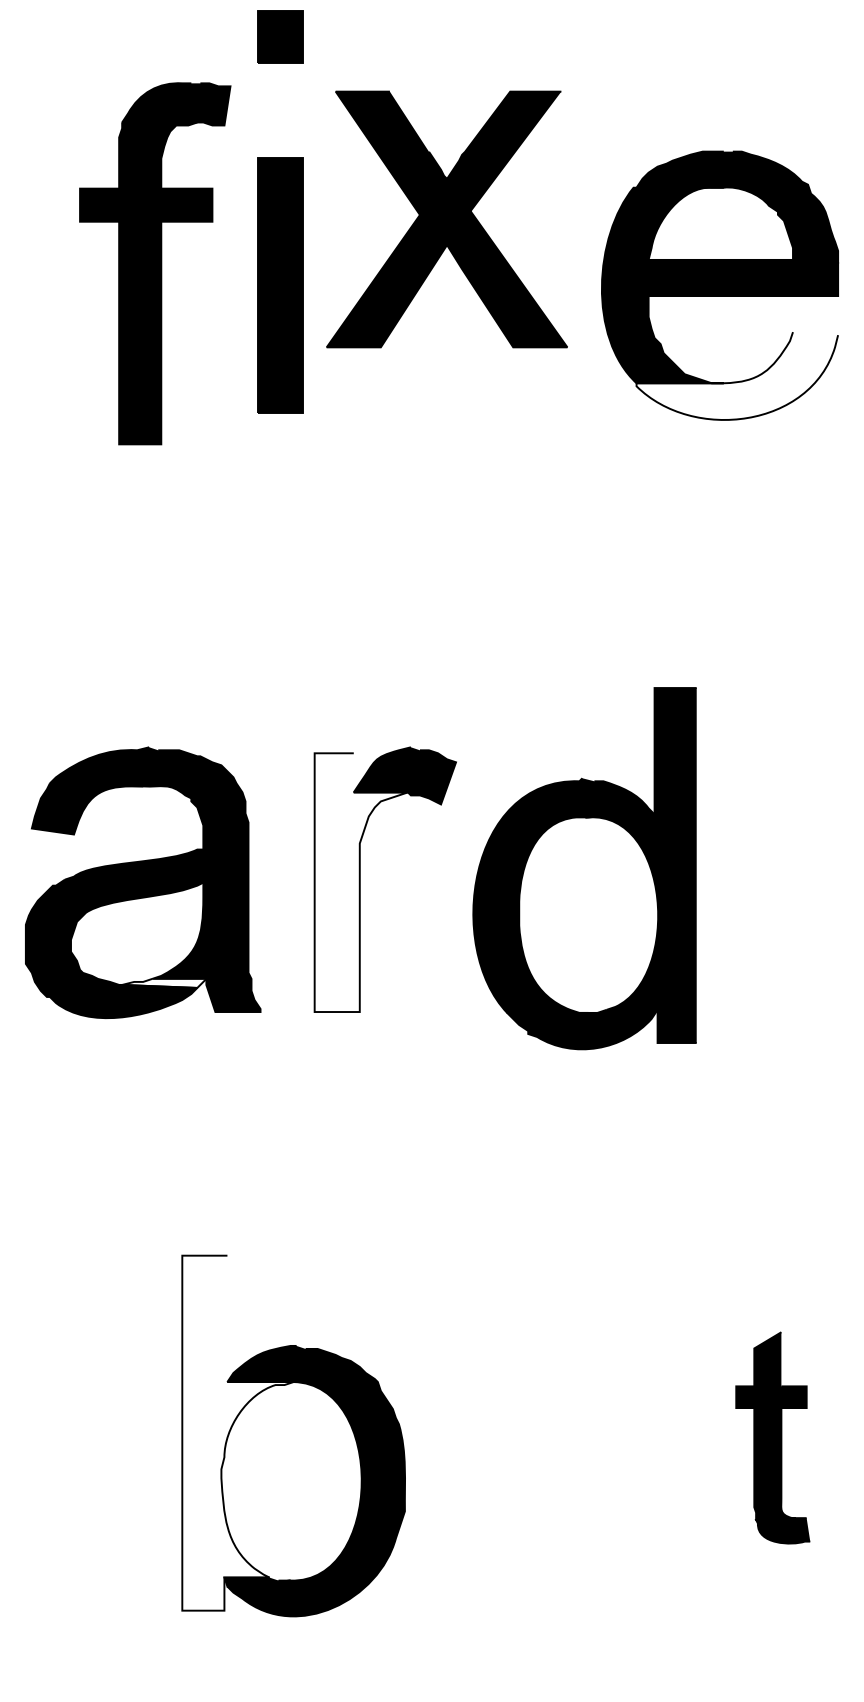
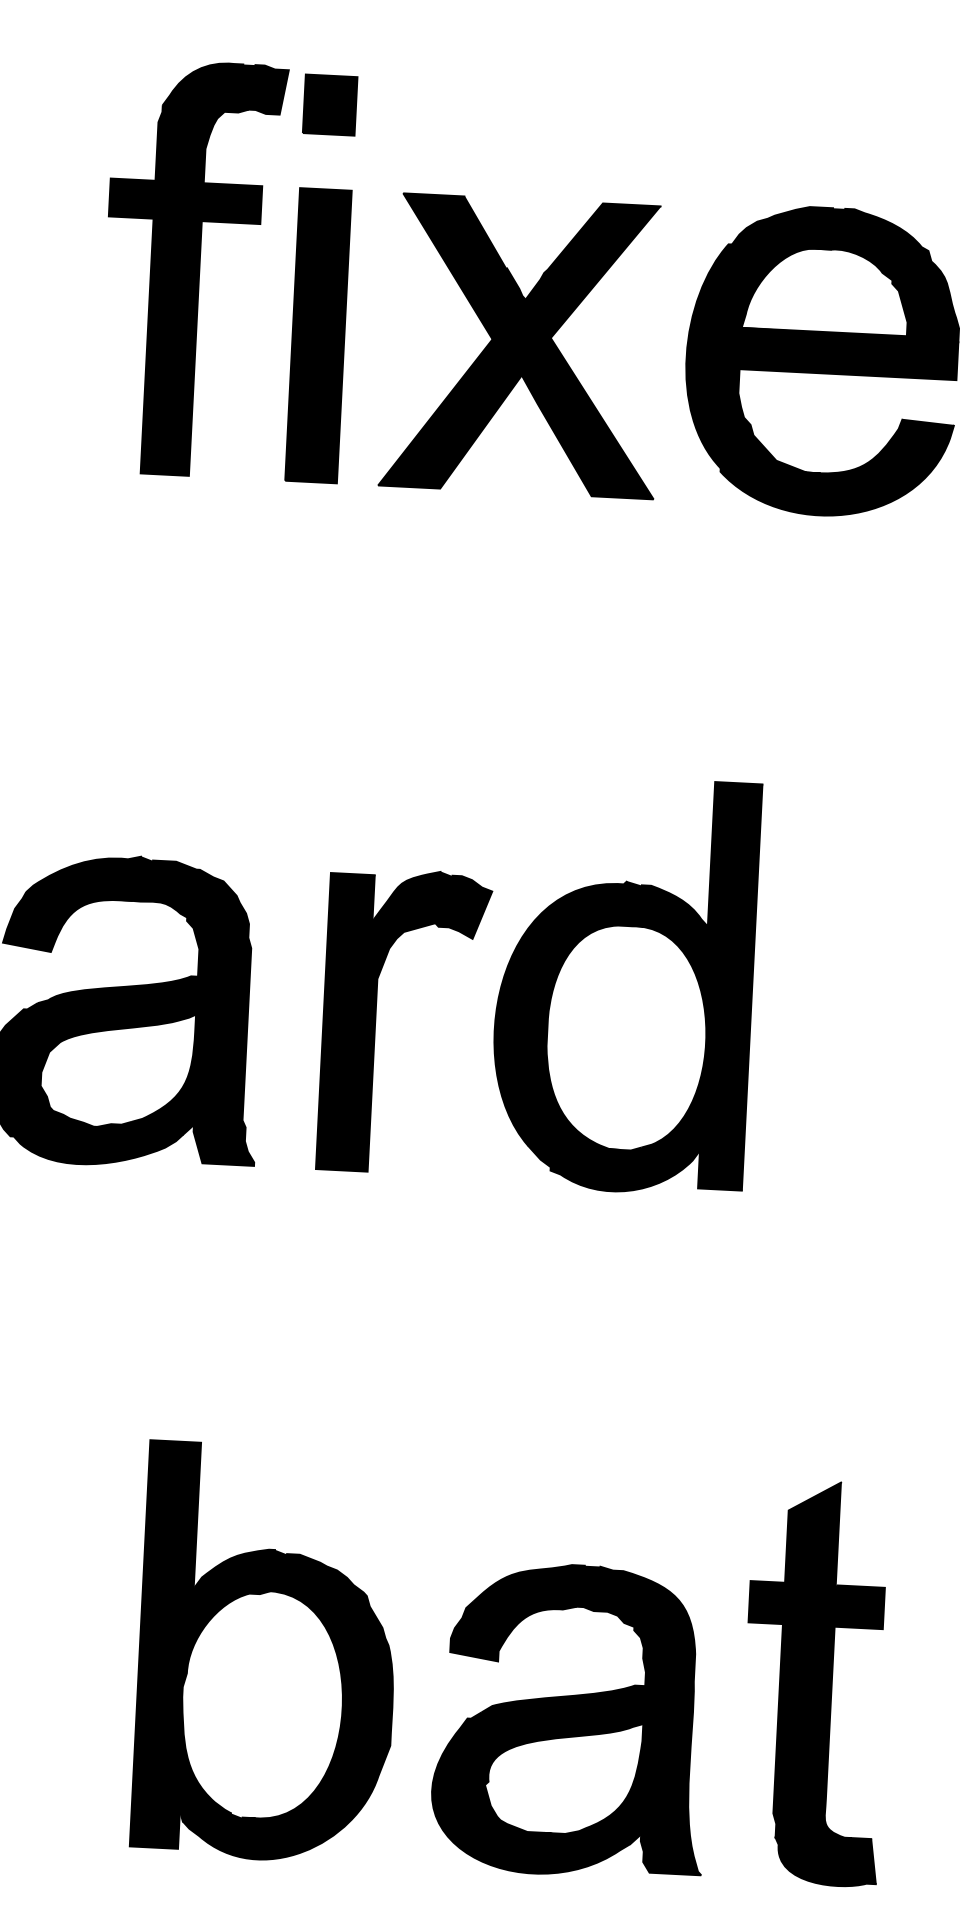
part: (280, 36) -> (330, 104), moved
part: (446, 219) -> (522, 346), moved
part: (155, 263) -> (192, 268), moved
fill: (737, 375) -> (836, 465), added
part: (584, 868) -> (624, 984), moved
fill: (360, 882) -> (375, 1023), added
fill: (164, 982) -> (145, 1126), added
fill: (237, 1432) -> (203, 1645), added
part: (772, 1437) -> (815, 1682), size x1.67
part: (562, 1481) -> (572, 1720), added

